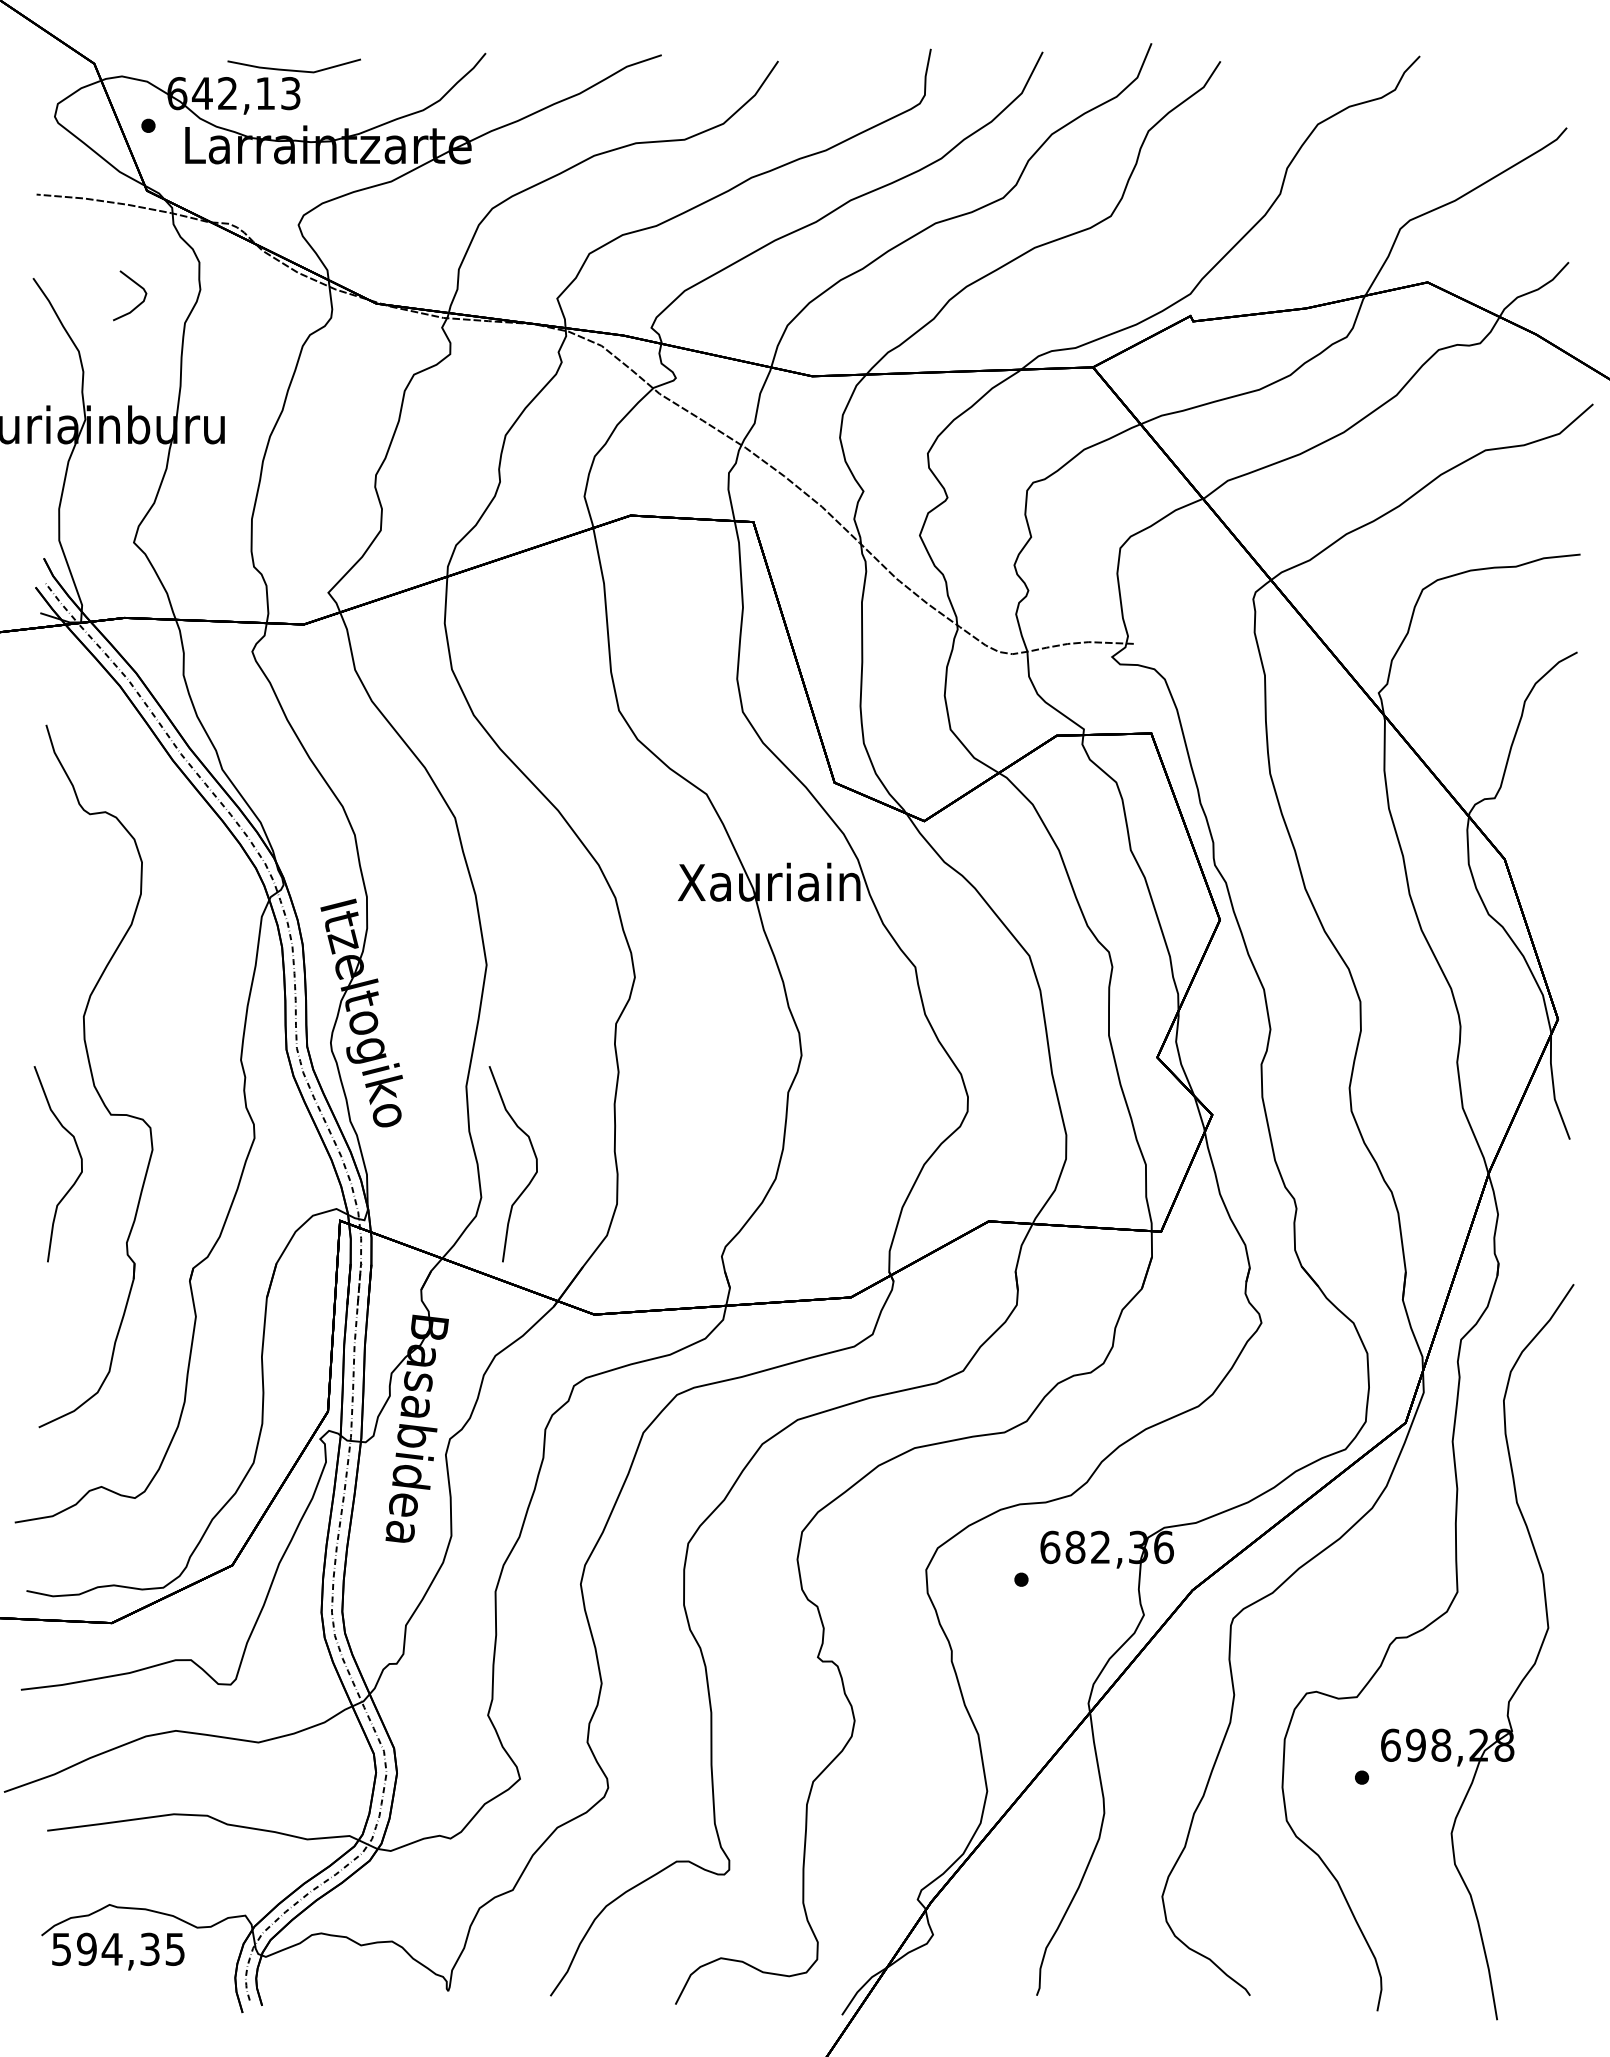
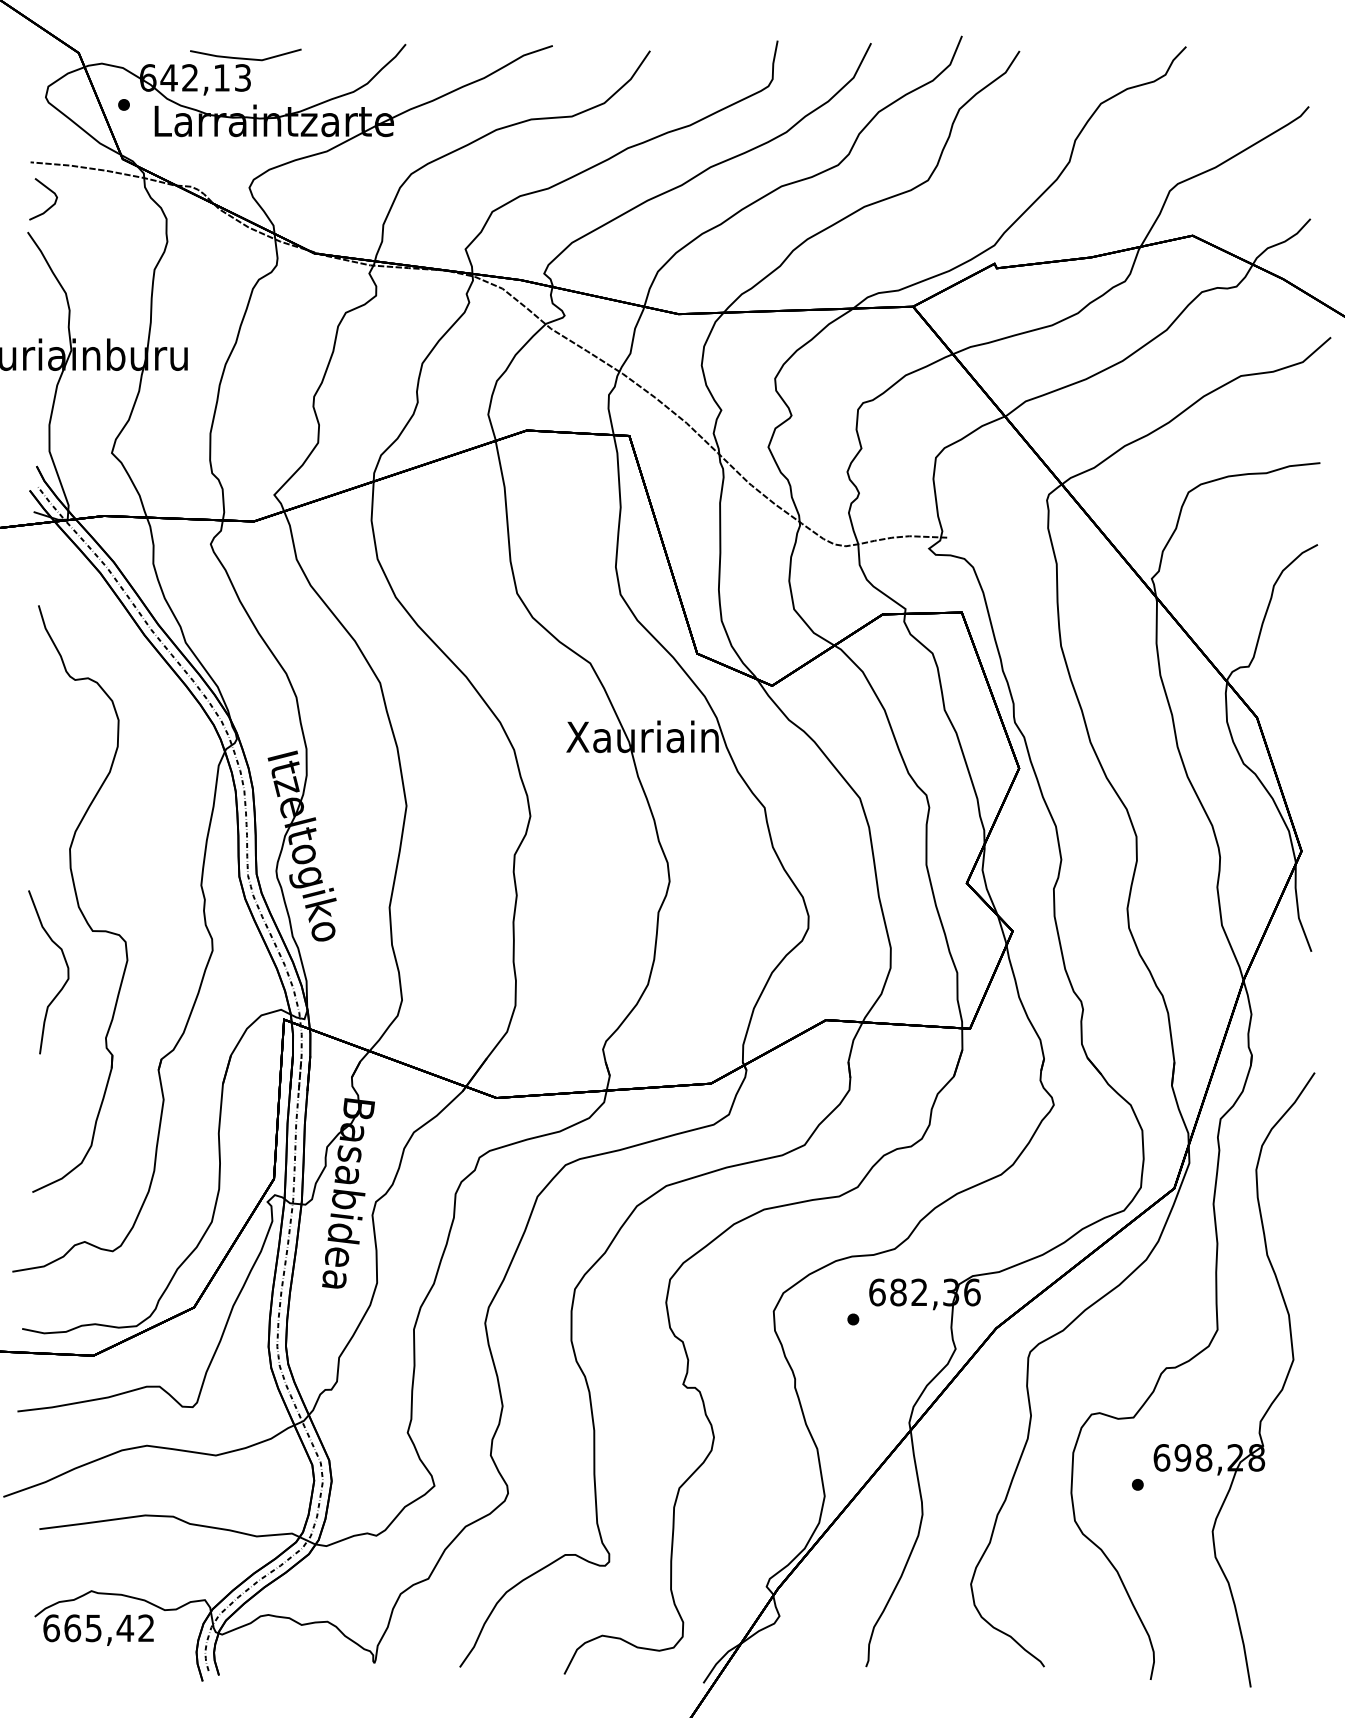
curve: (138, 286) -> (50, 191), moved
curve: (534, 1156) -> (446, 965), removed
text: (118, 1948) -> (98, 1627), 594,35 -> 665,42

